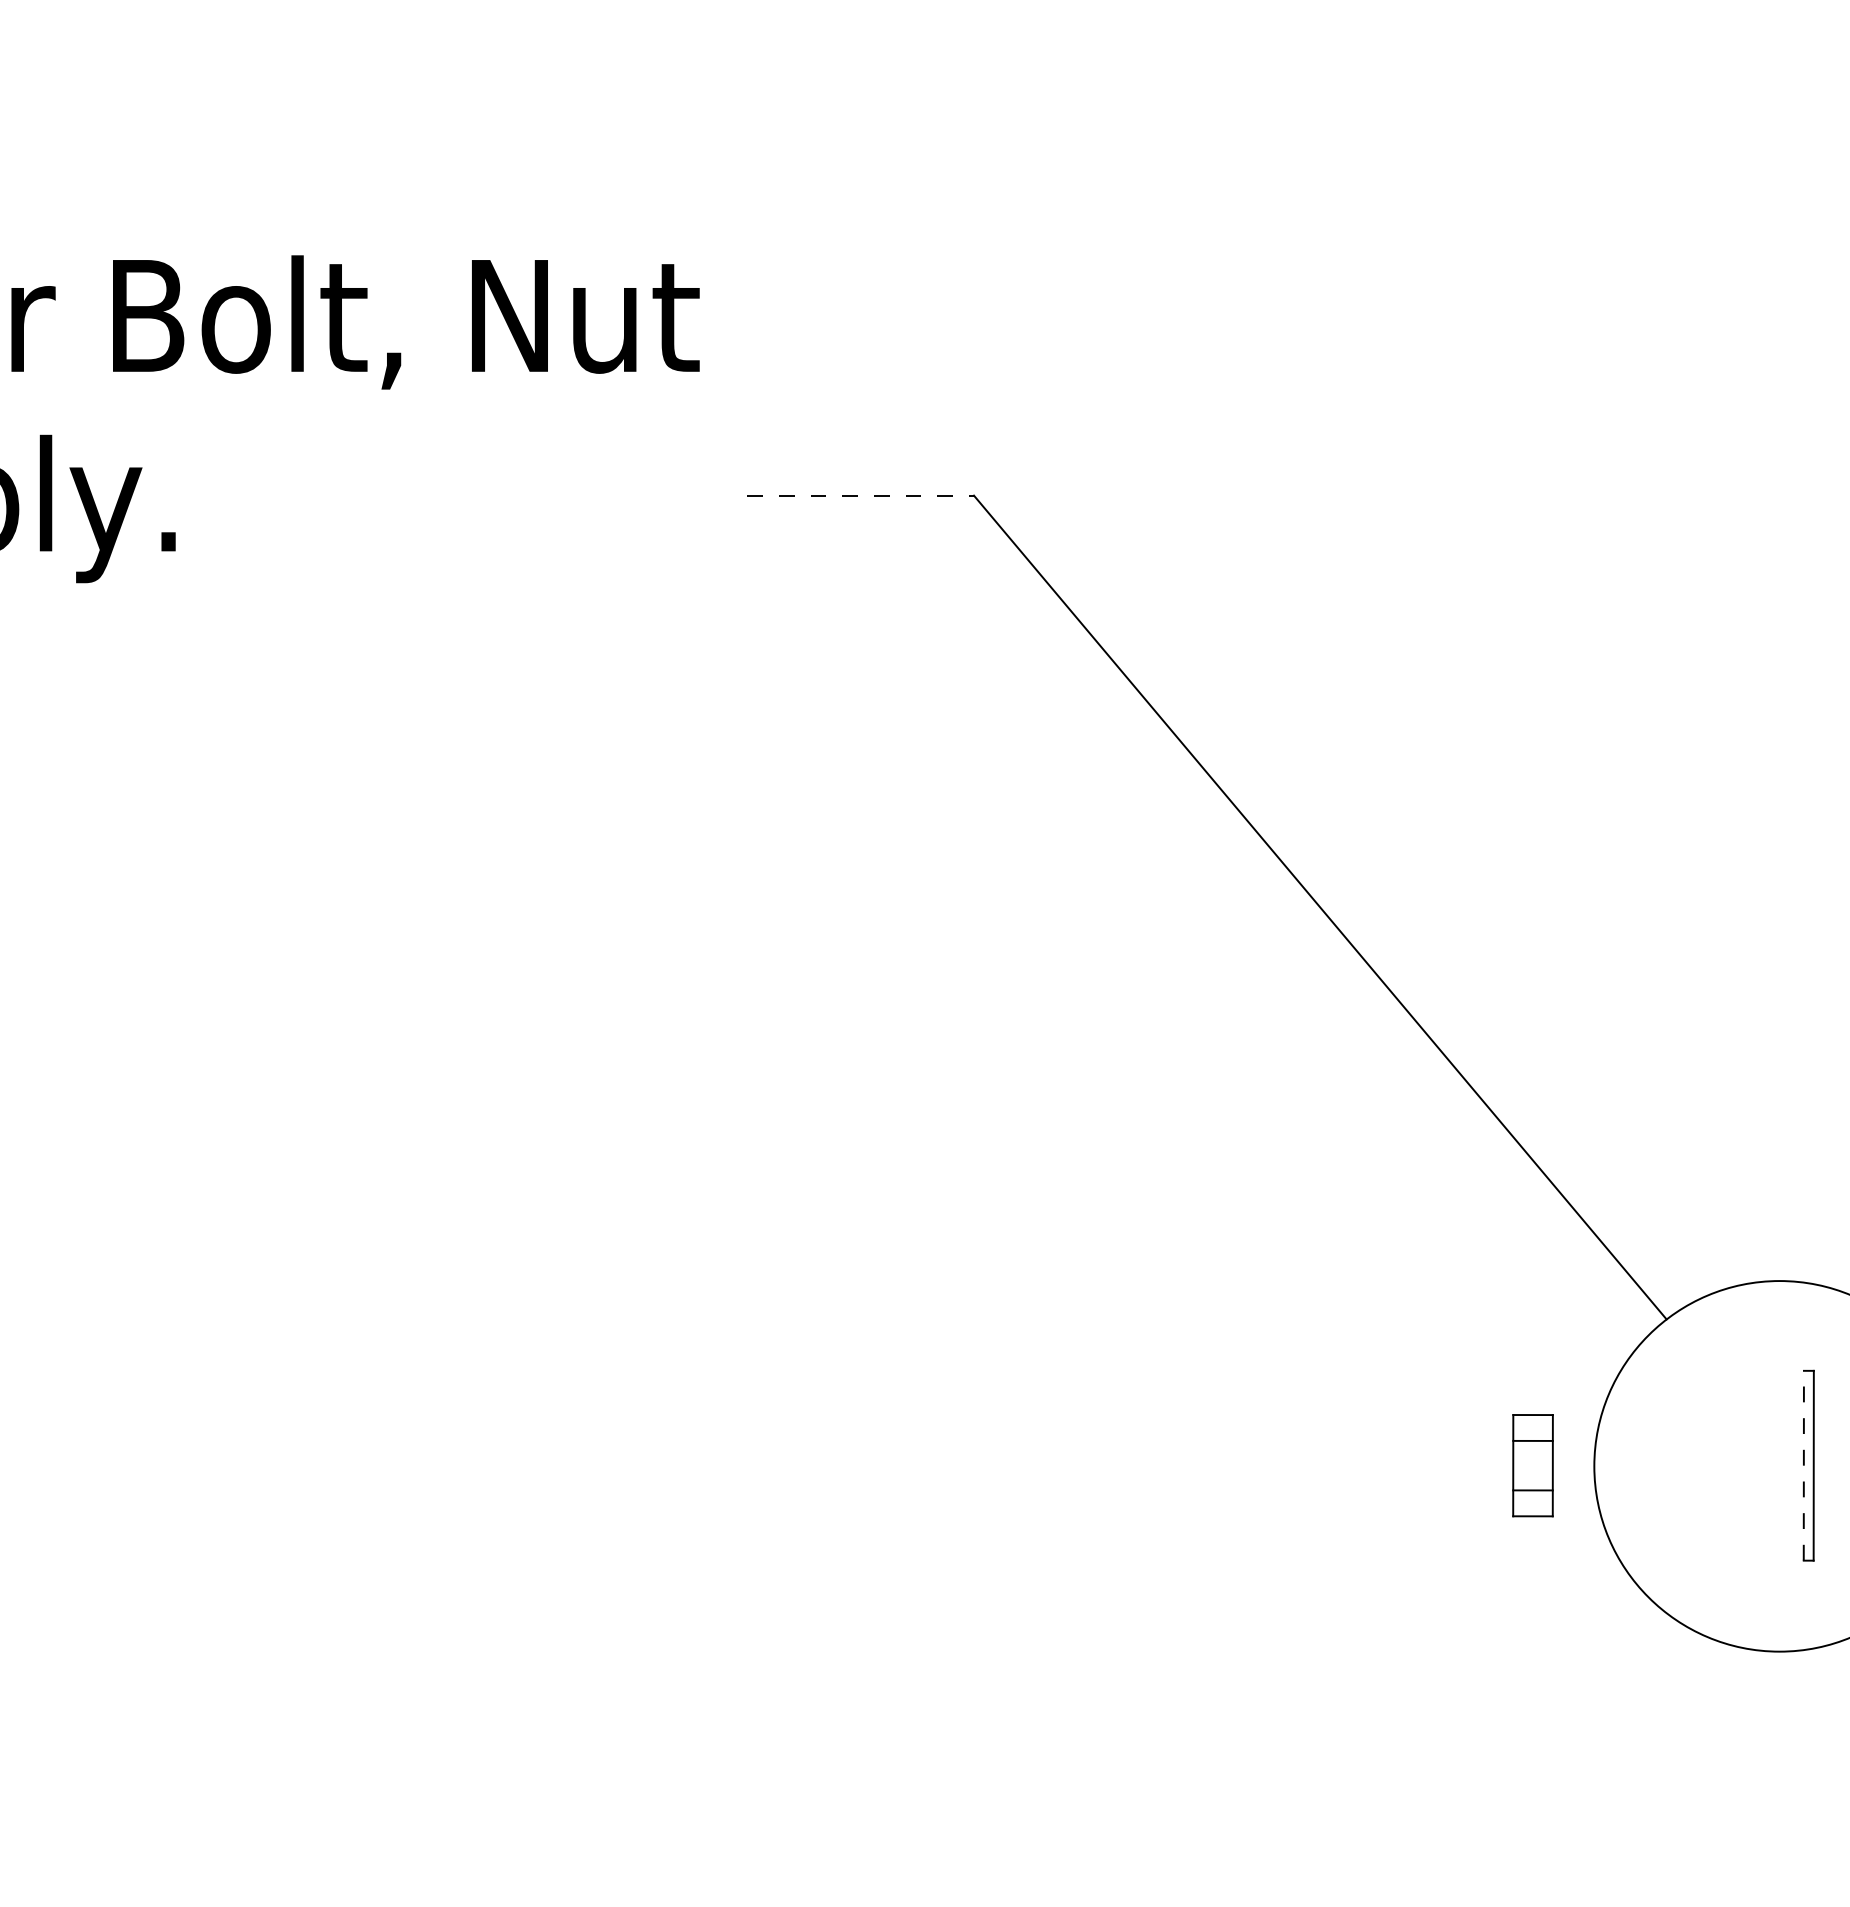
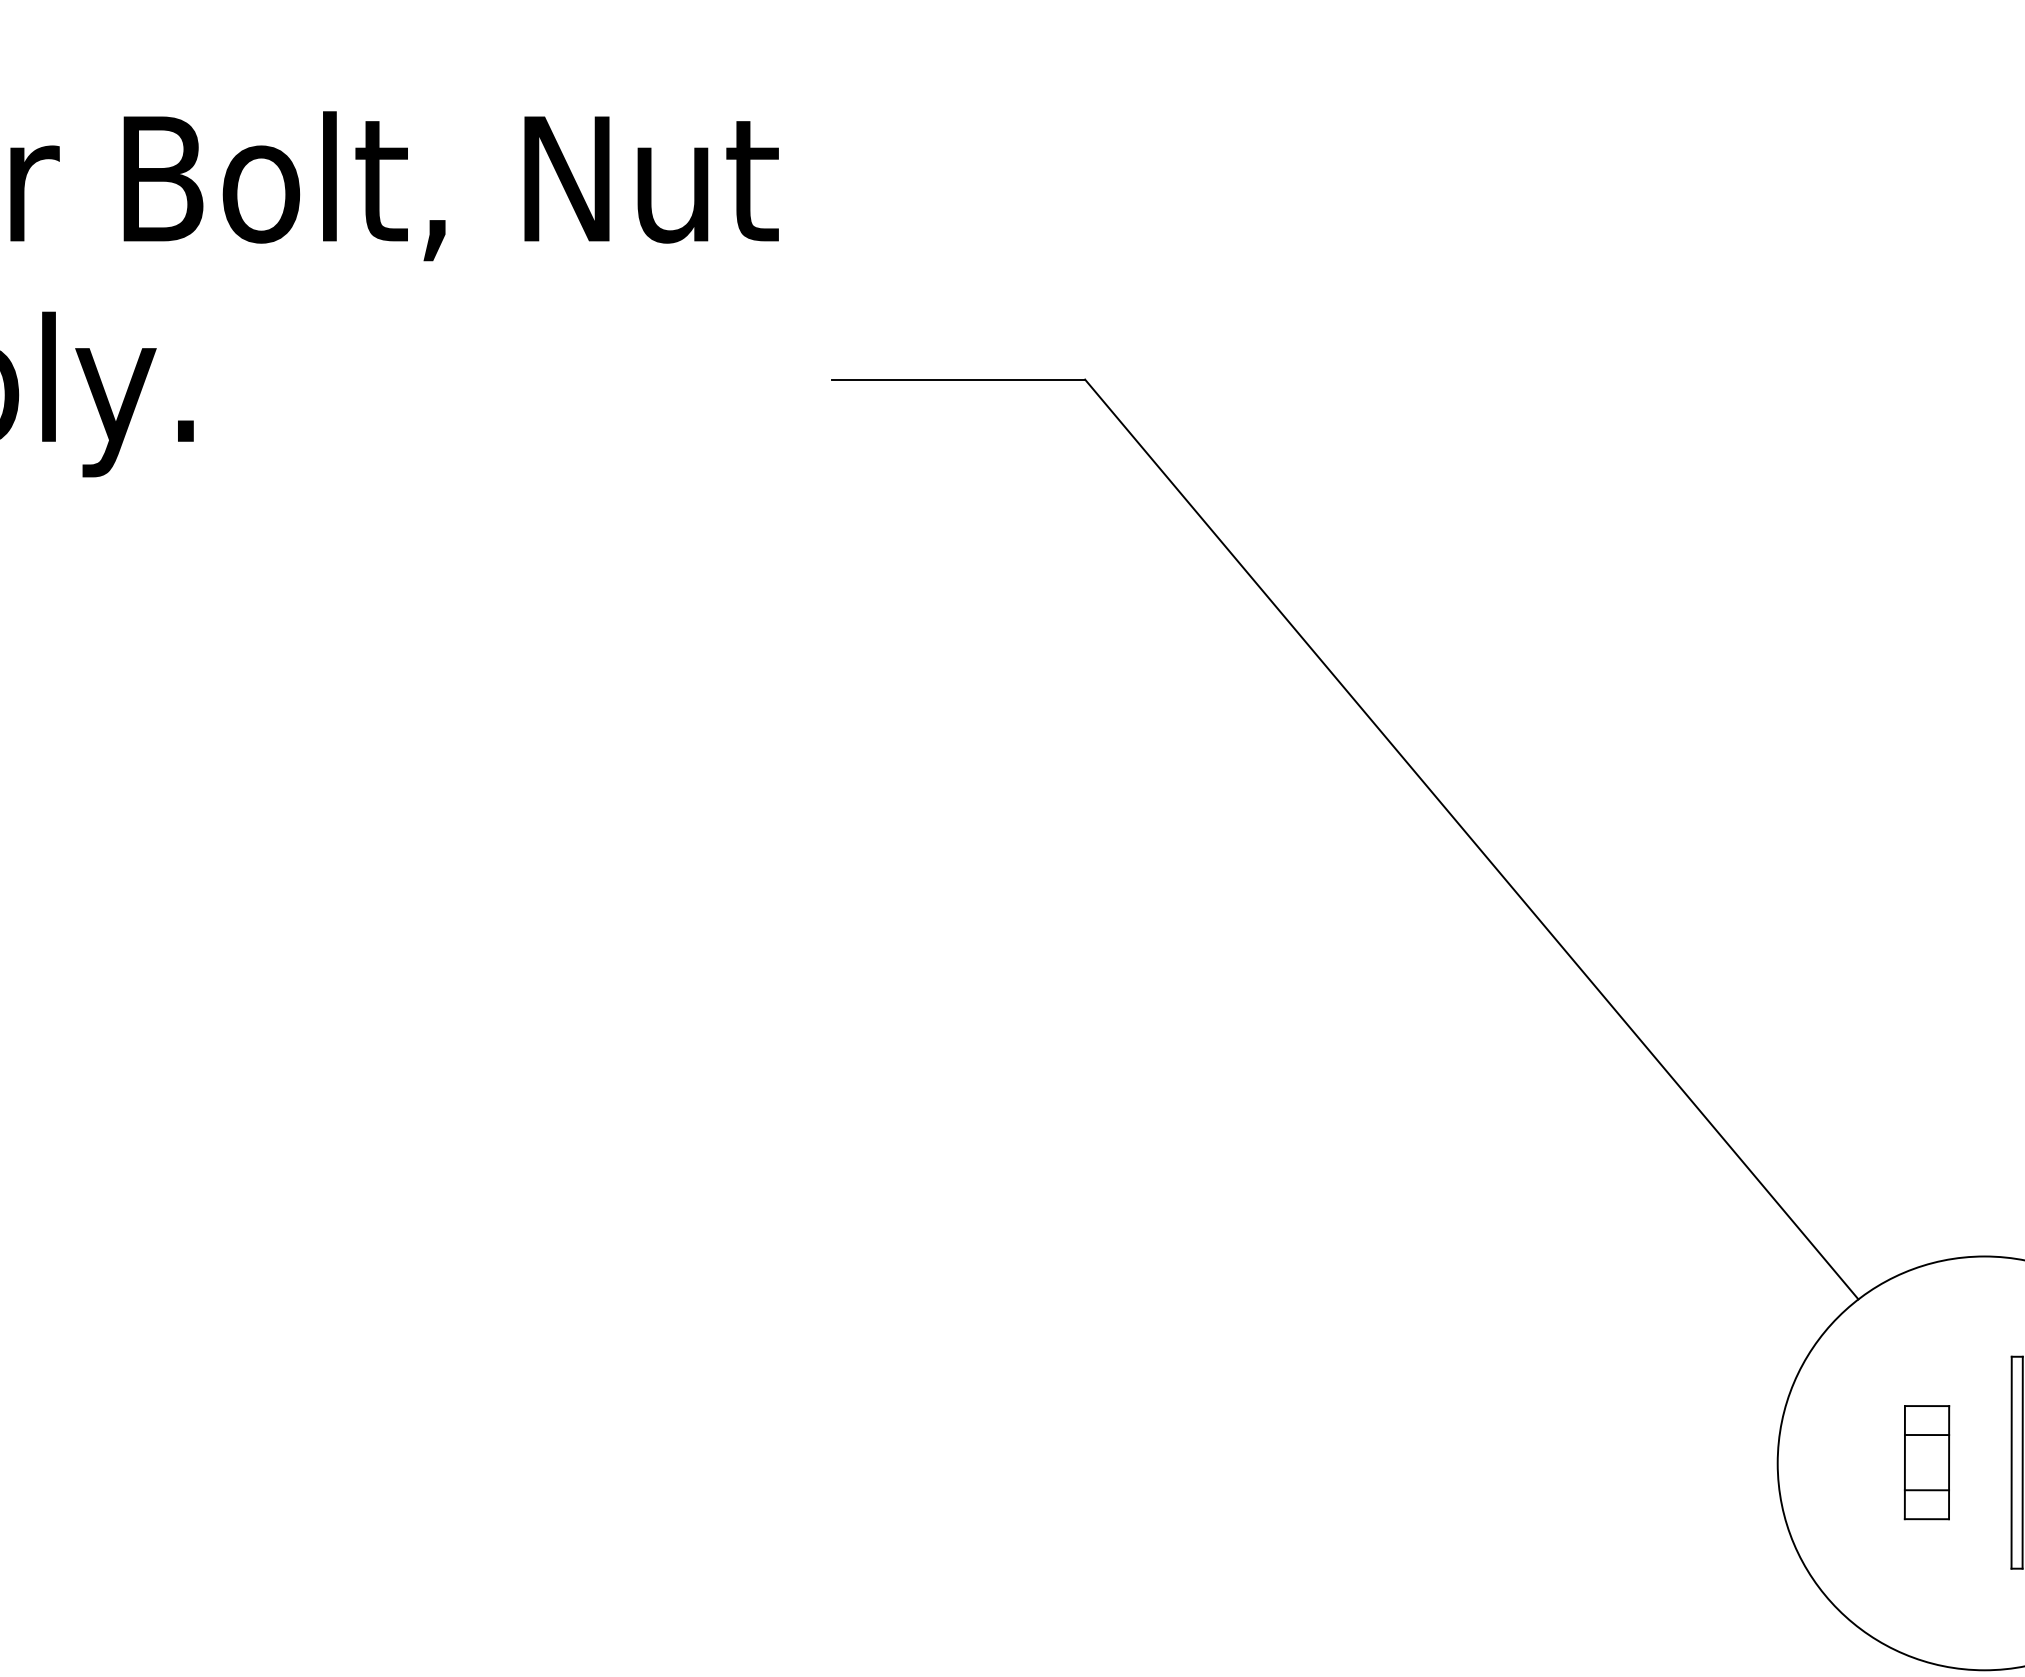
line: (861, 495) -> (959, 379), dashed -> solid
part: (1532, 1465) -> (1926, 1462), moved
line: (1803, 1465) -> (2011, 1462), dashed -> solid

